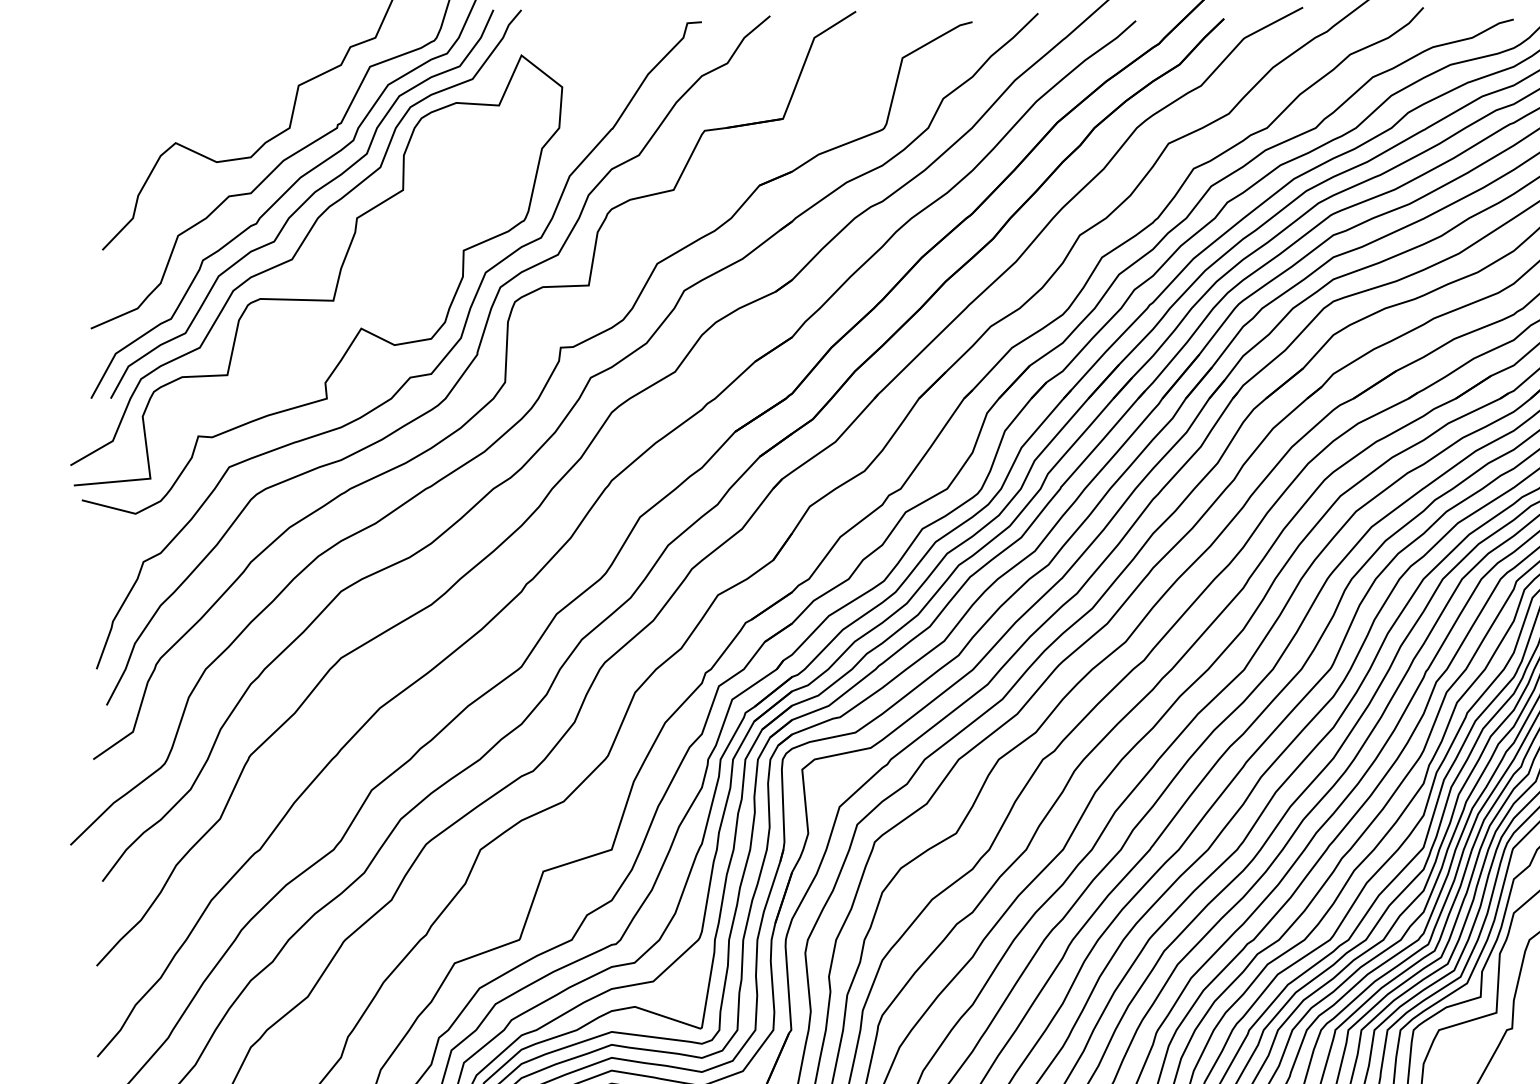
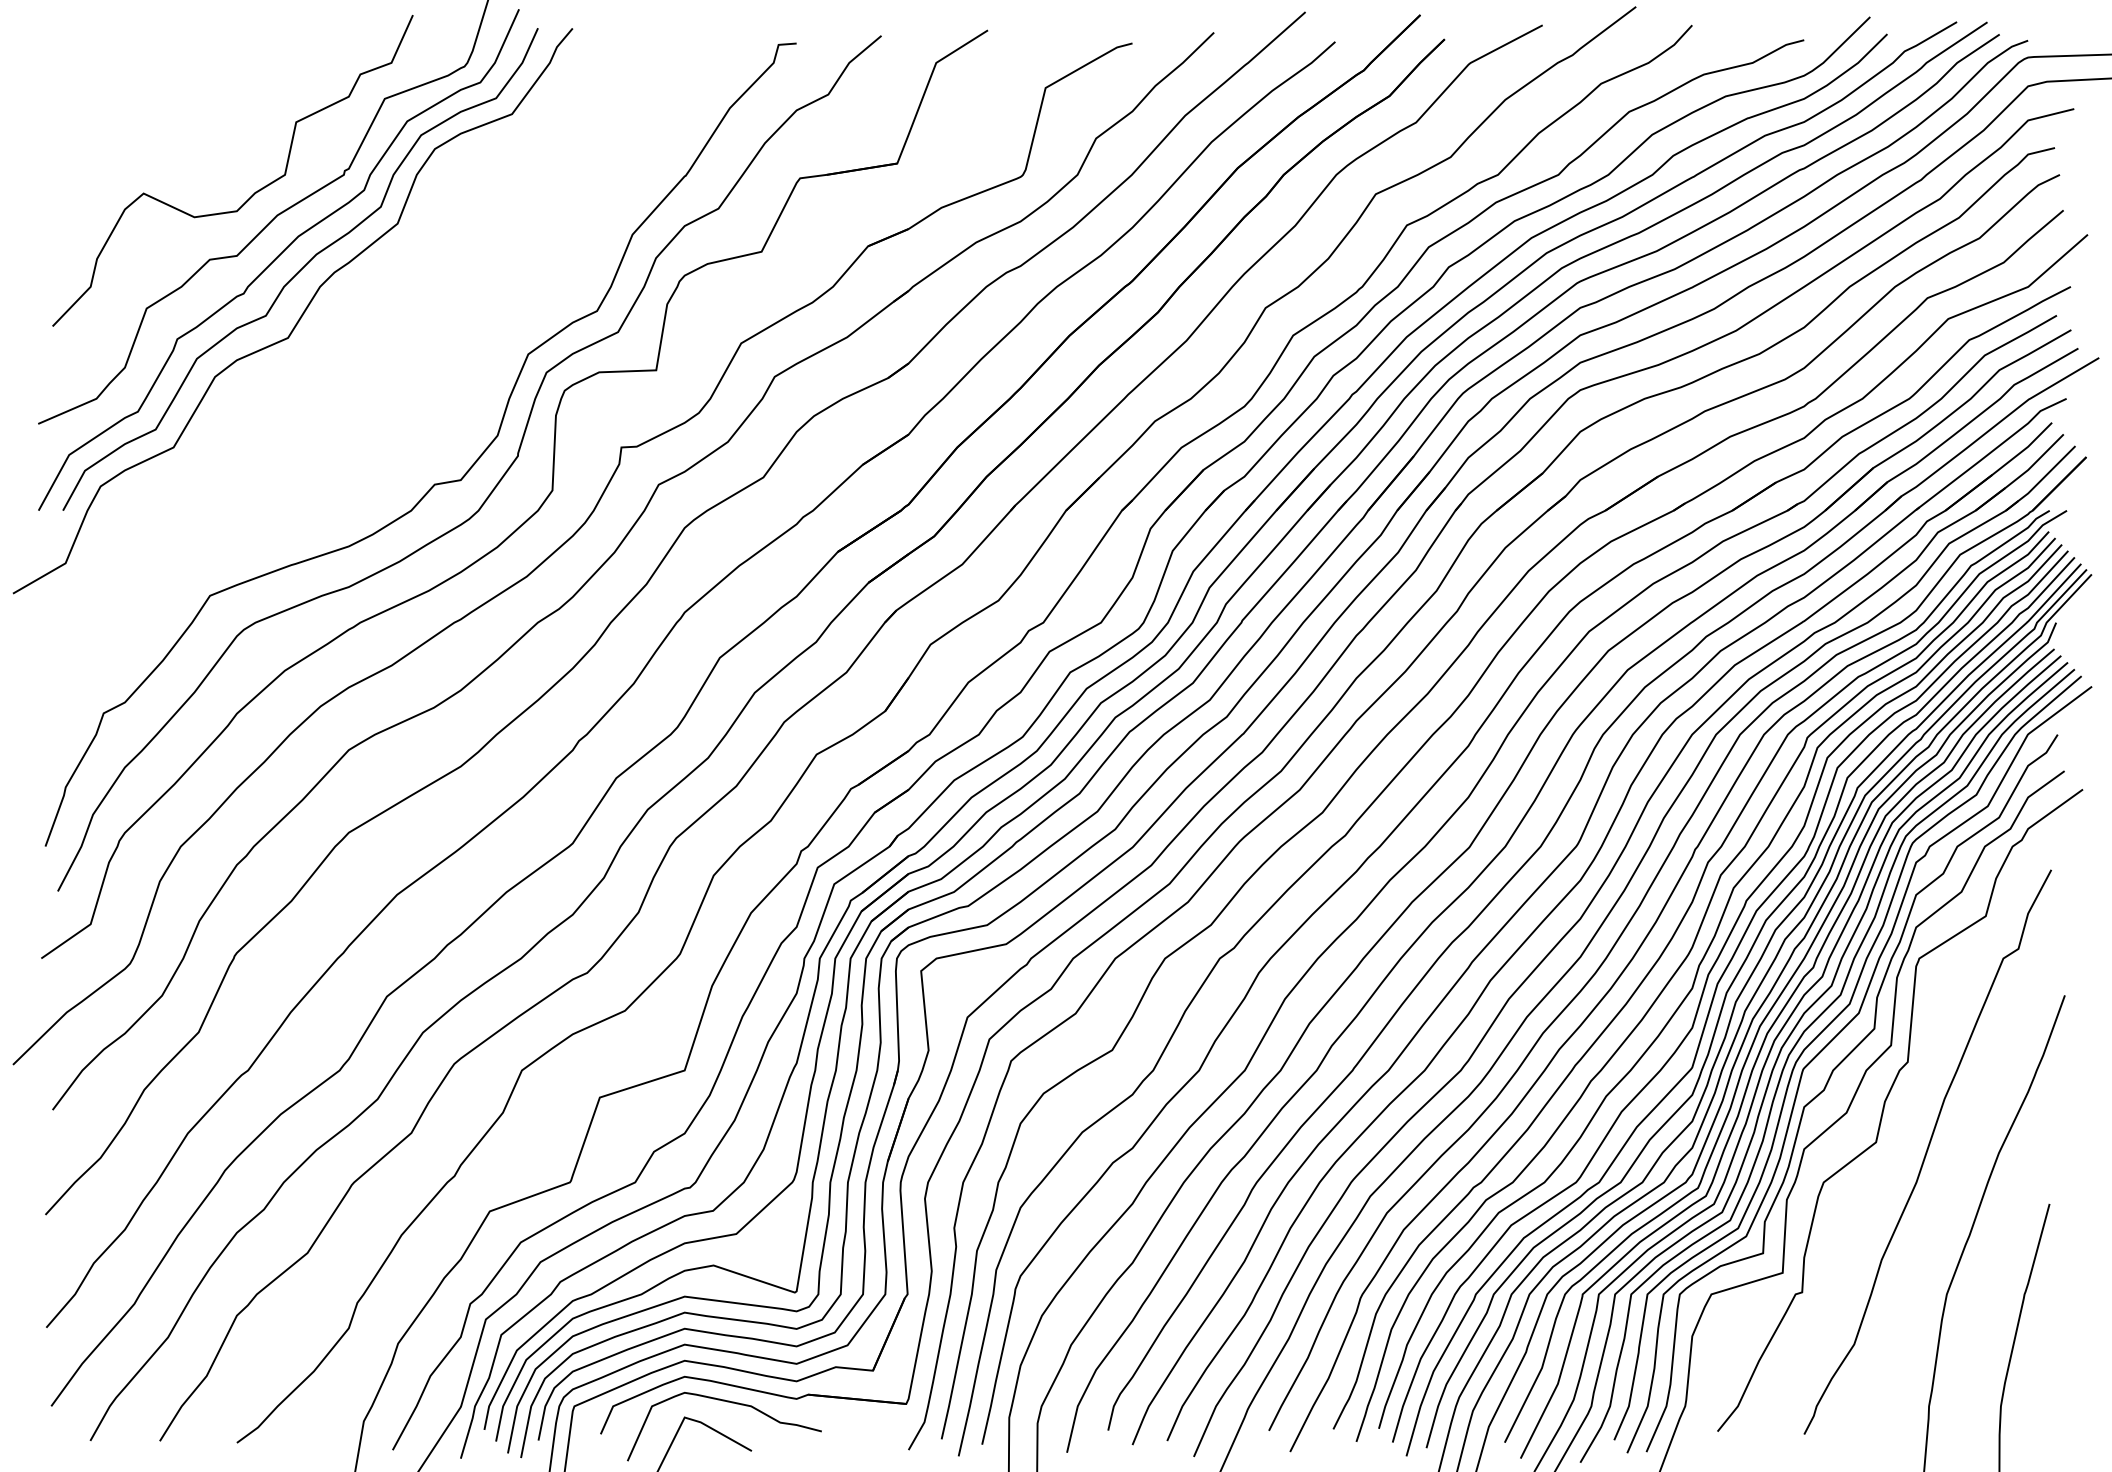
curve: (318, 299) -> (320, 387), removed

